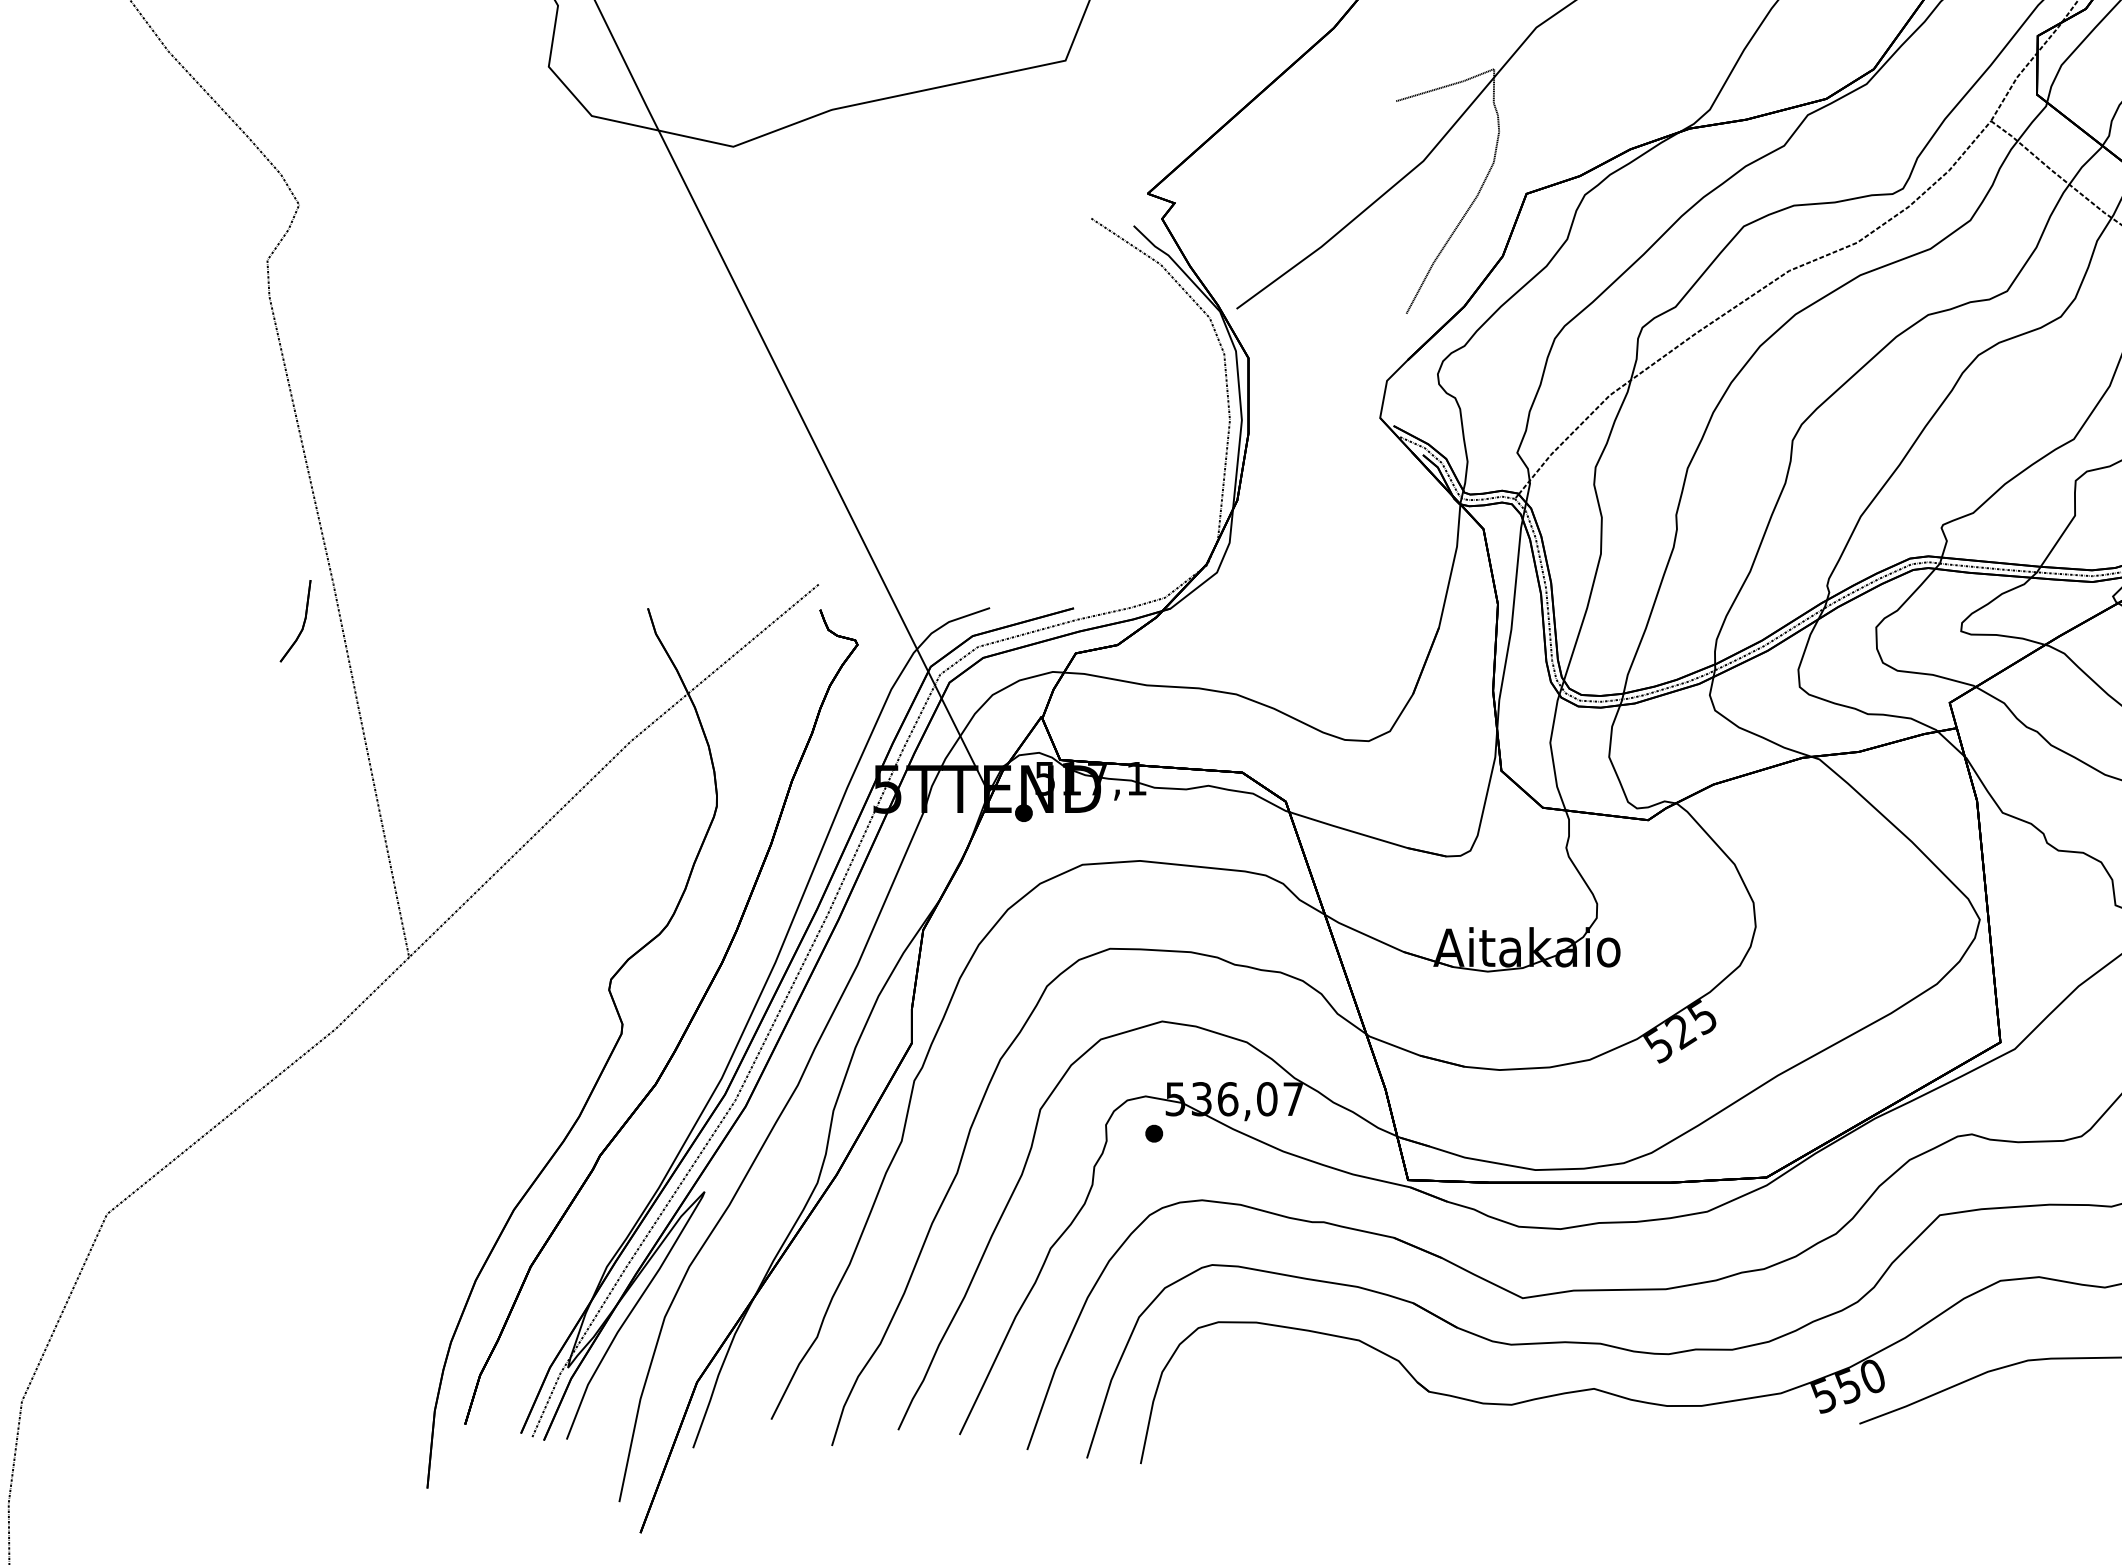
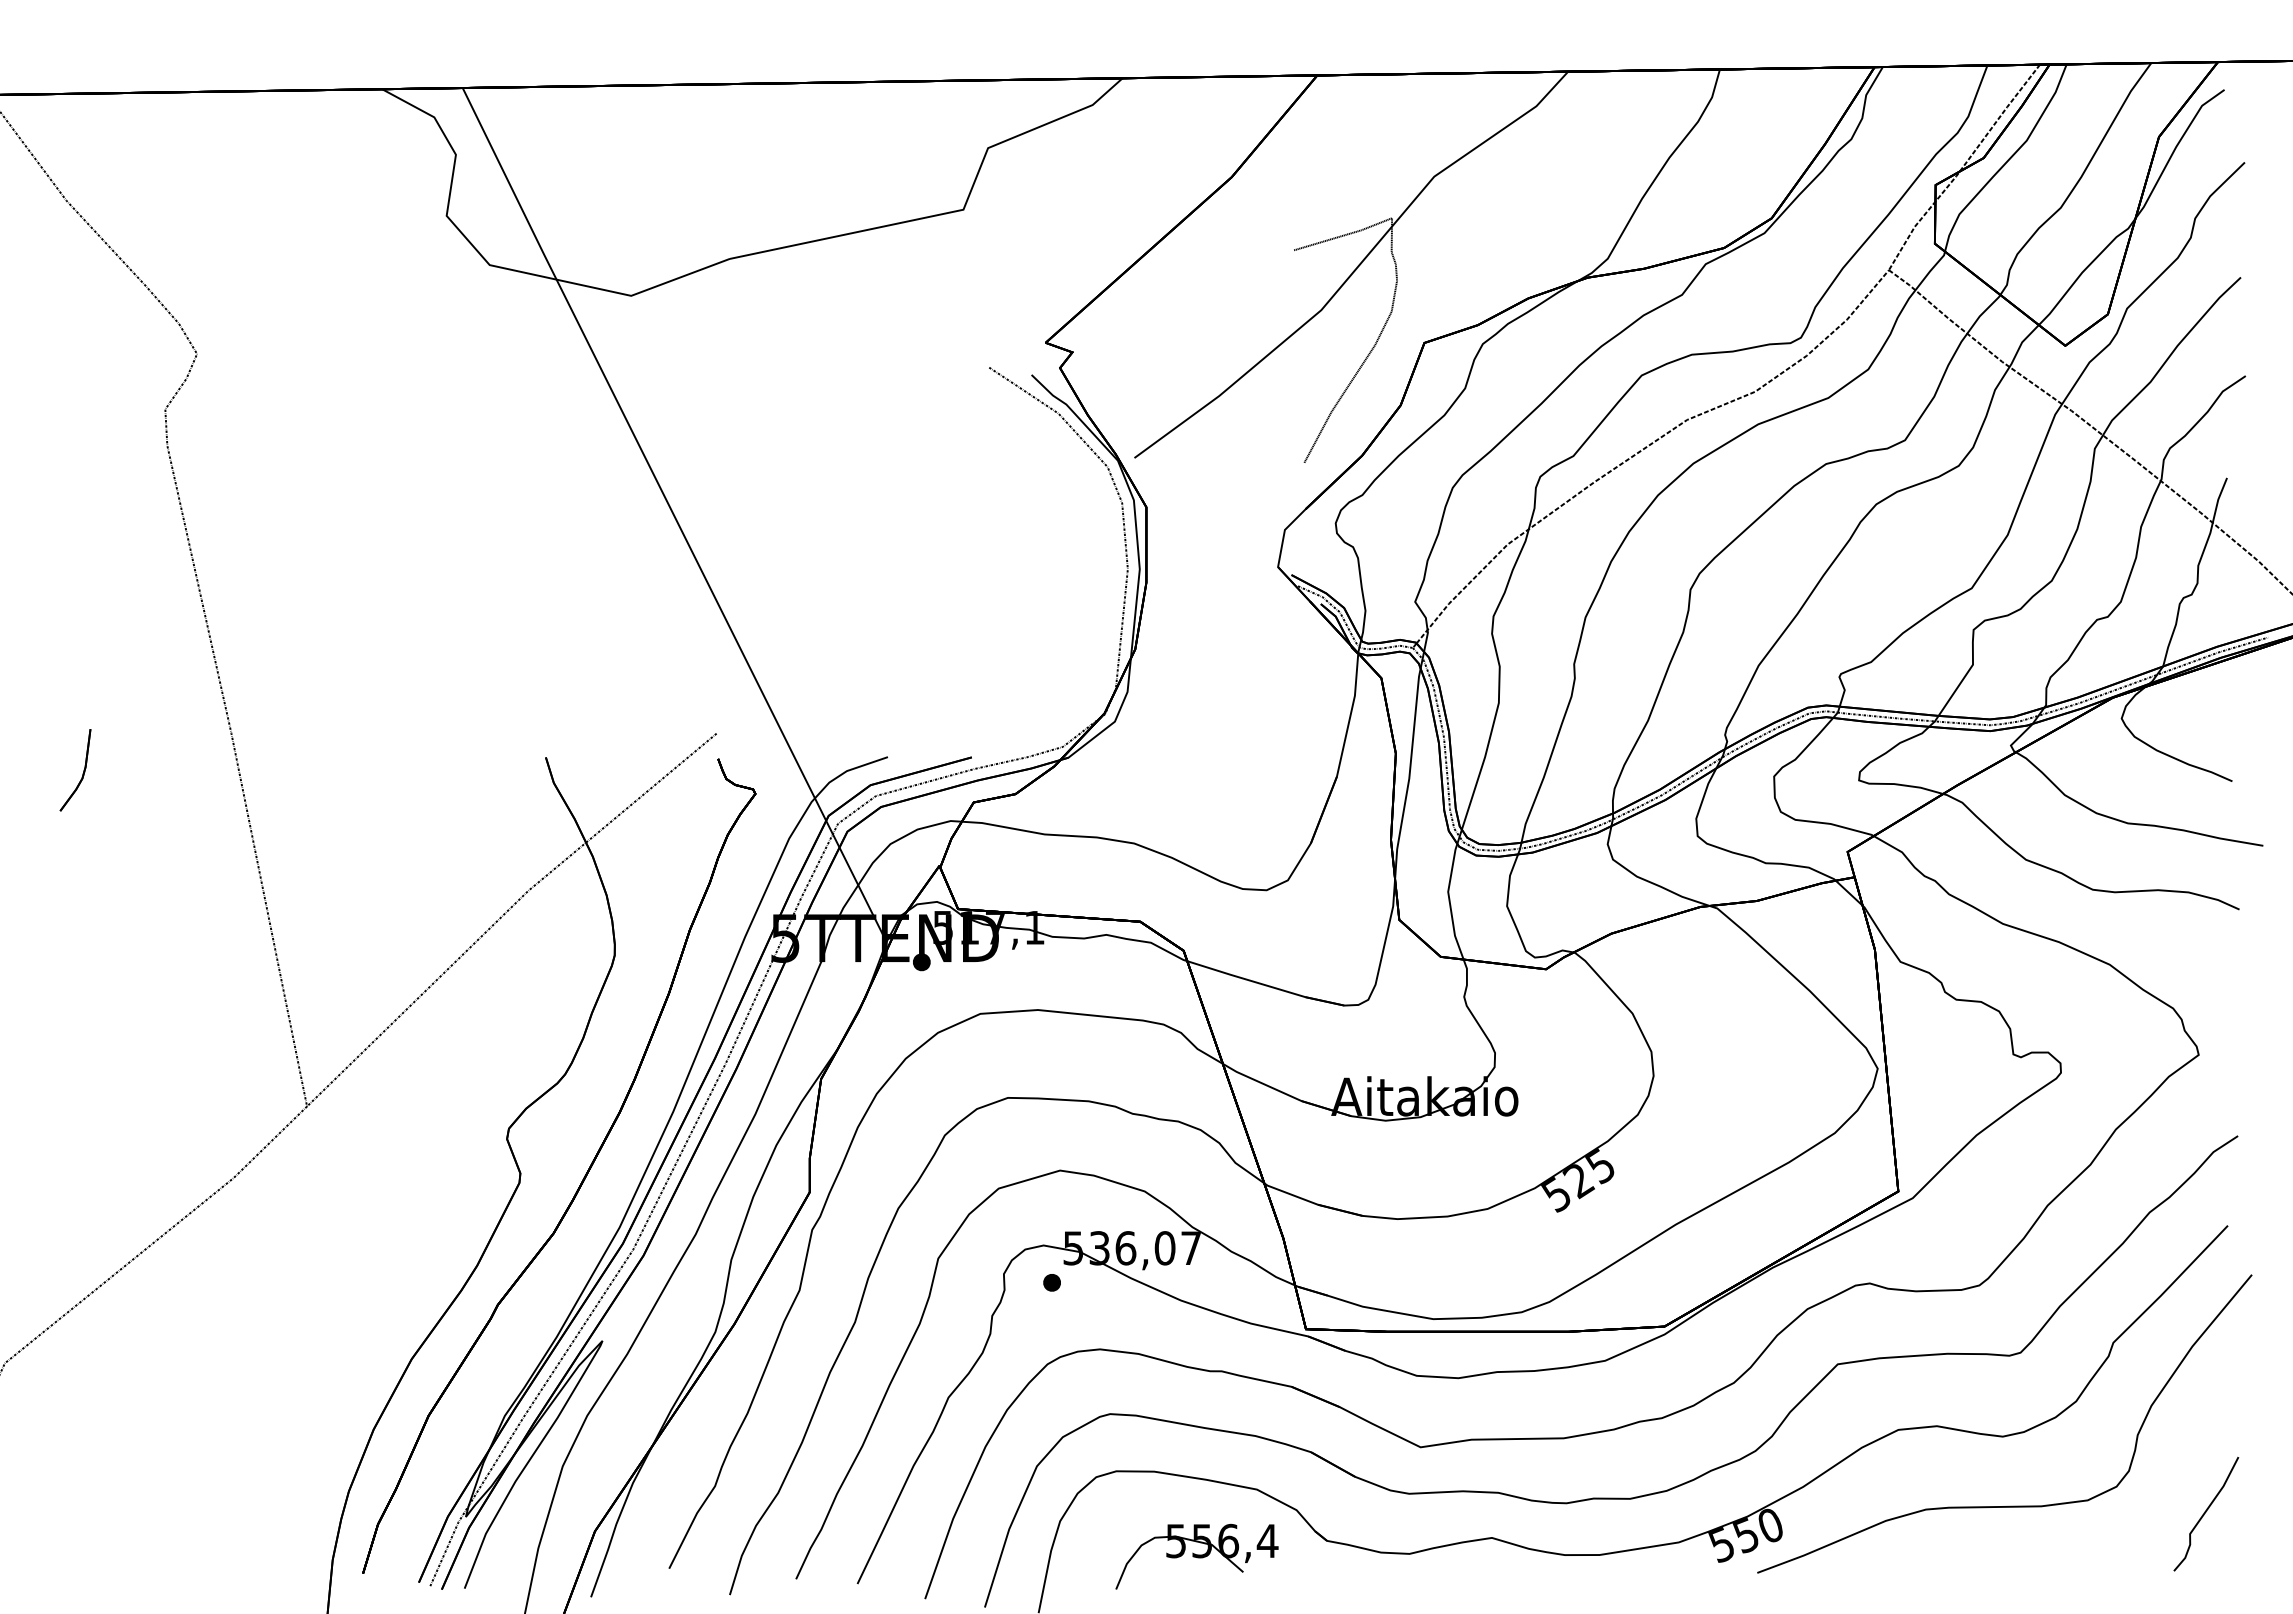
part: (302, 624) -> (82, 773), moved
part: (1298, 1407) -> (1196, 1556), added

